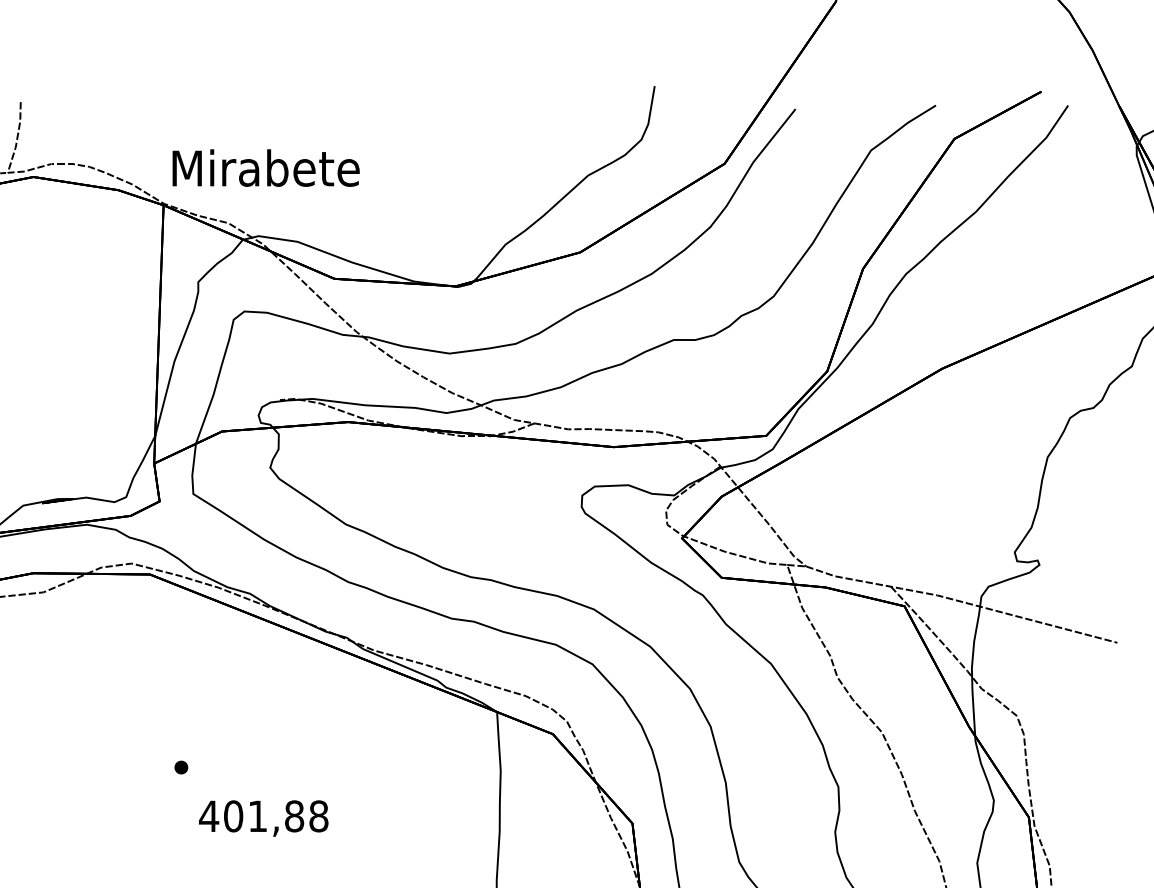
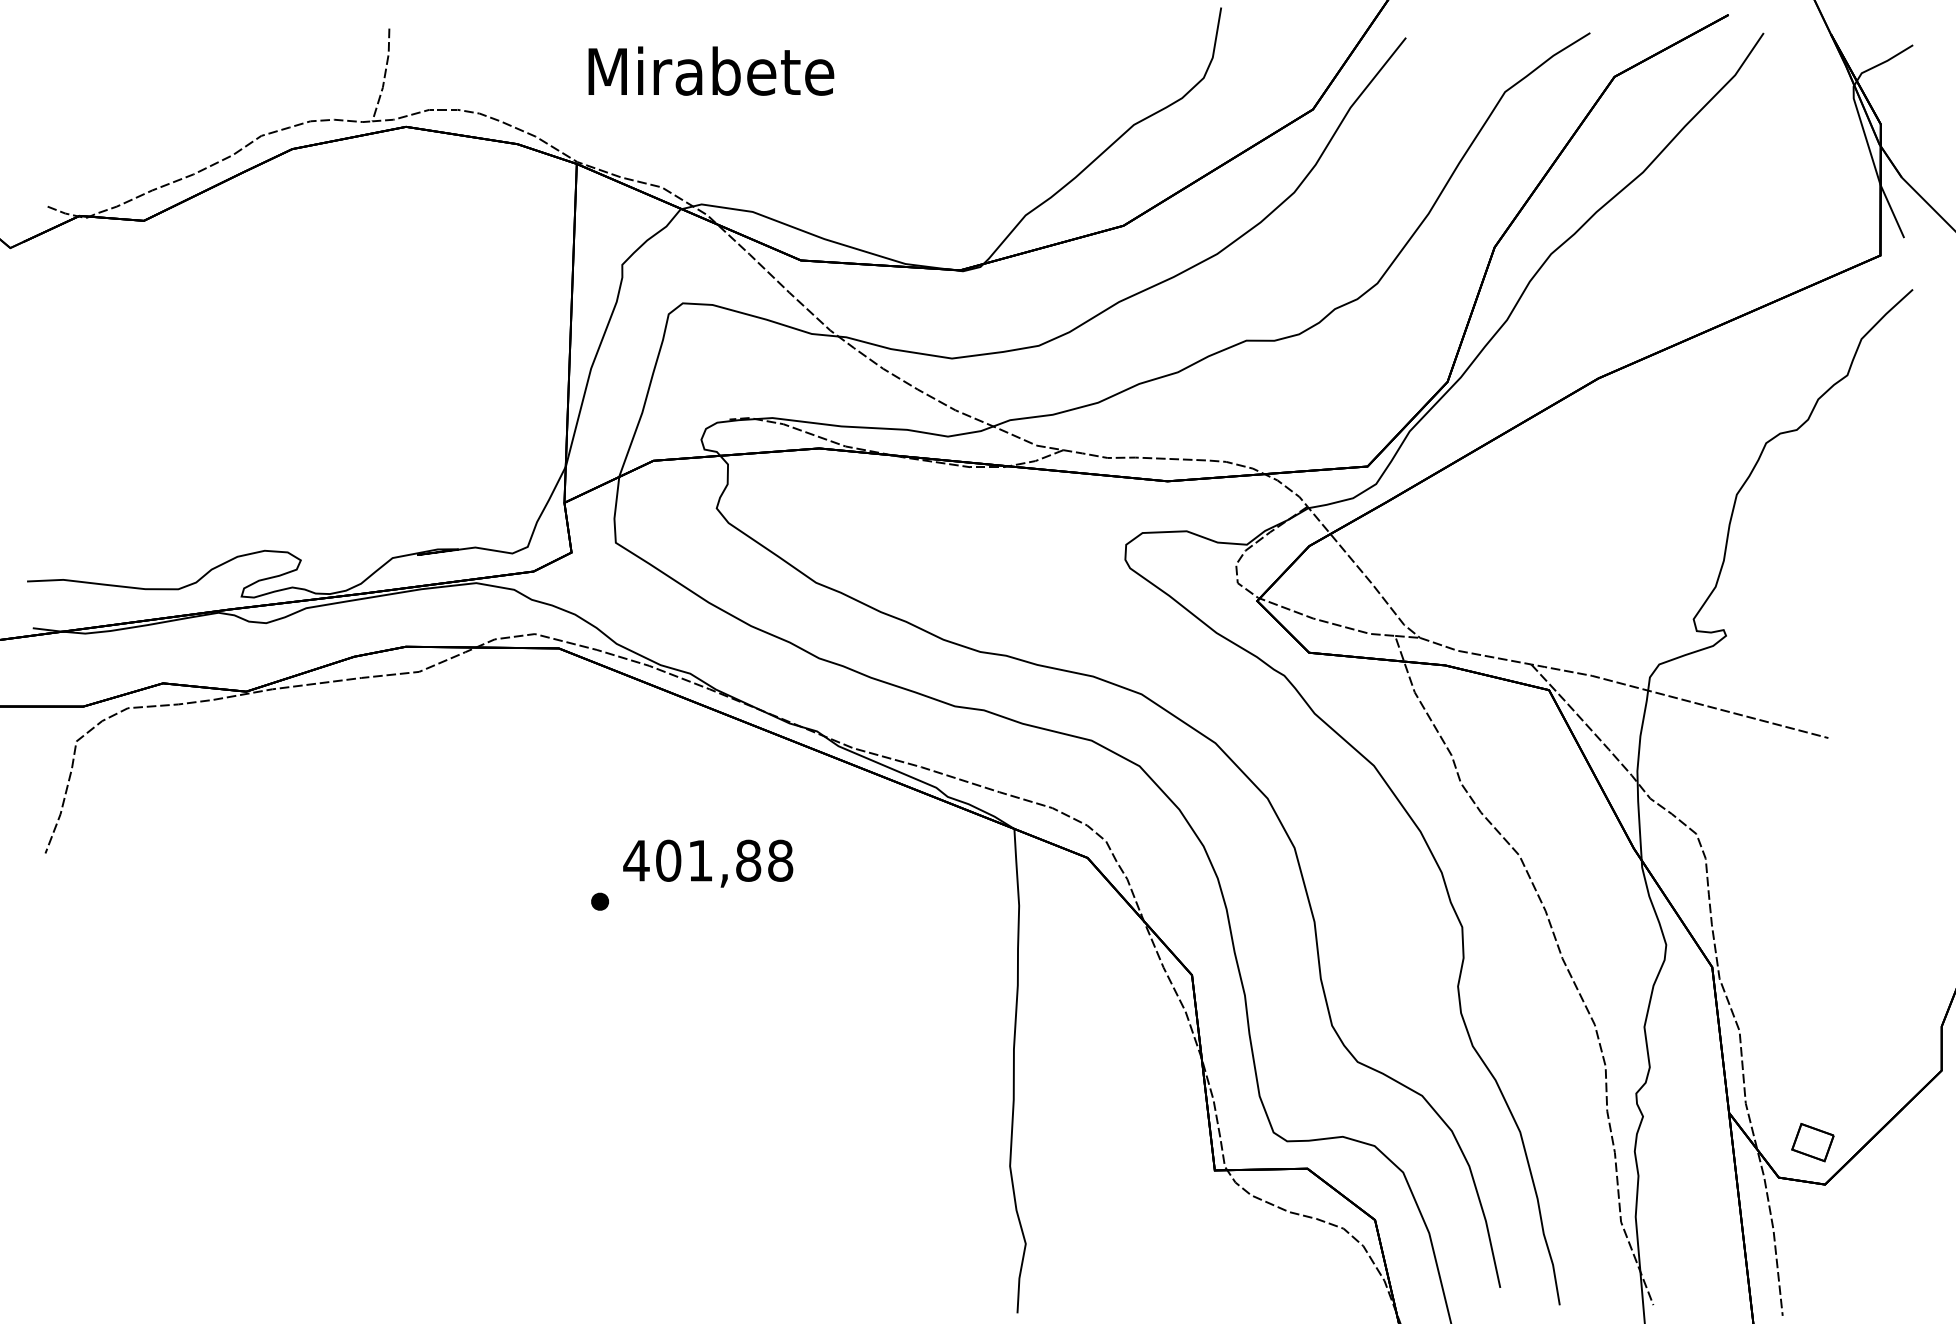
text: (266, 167) -> (711, 70), moved
text: (263, 818) -> (708, 863), moved

